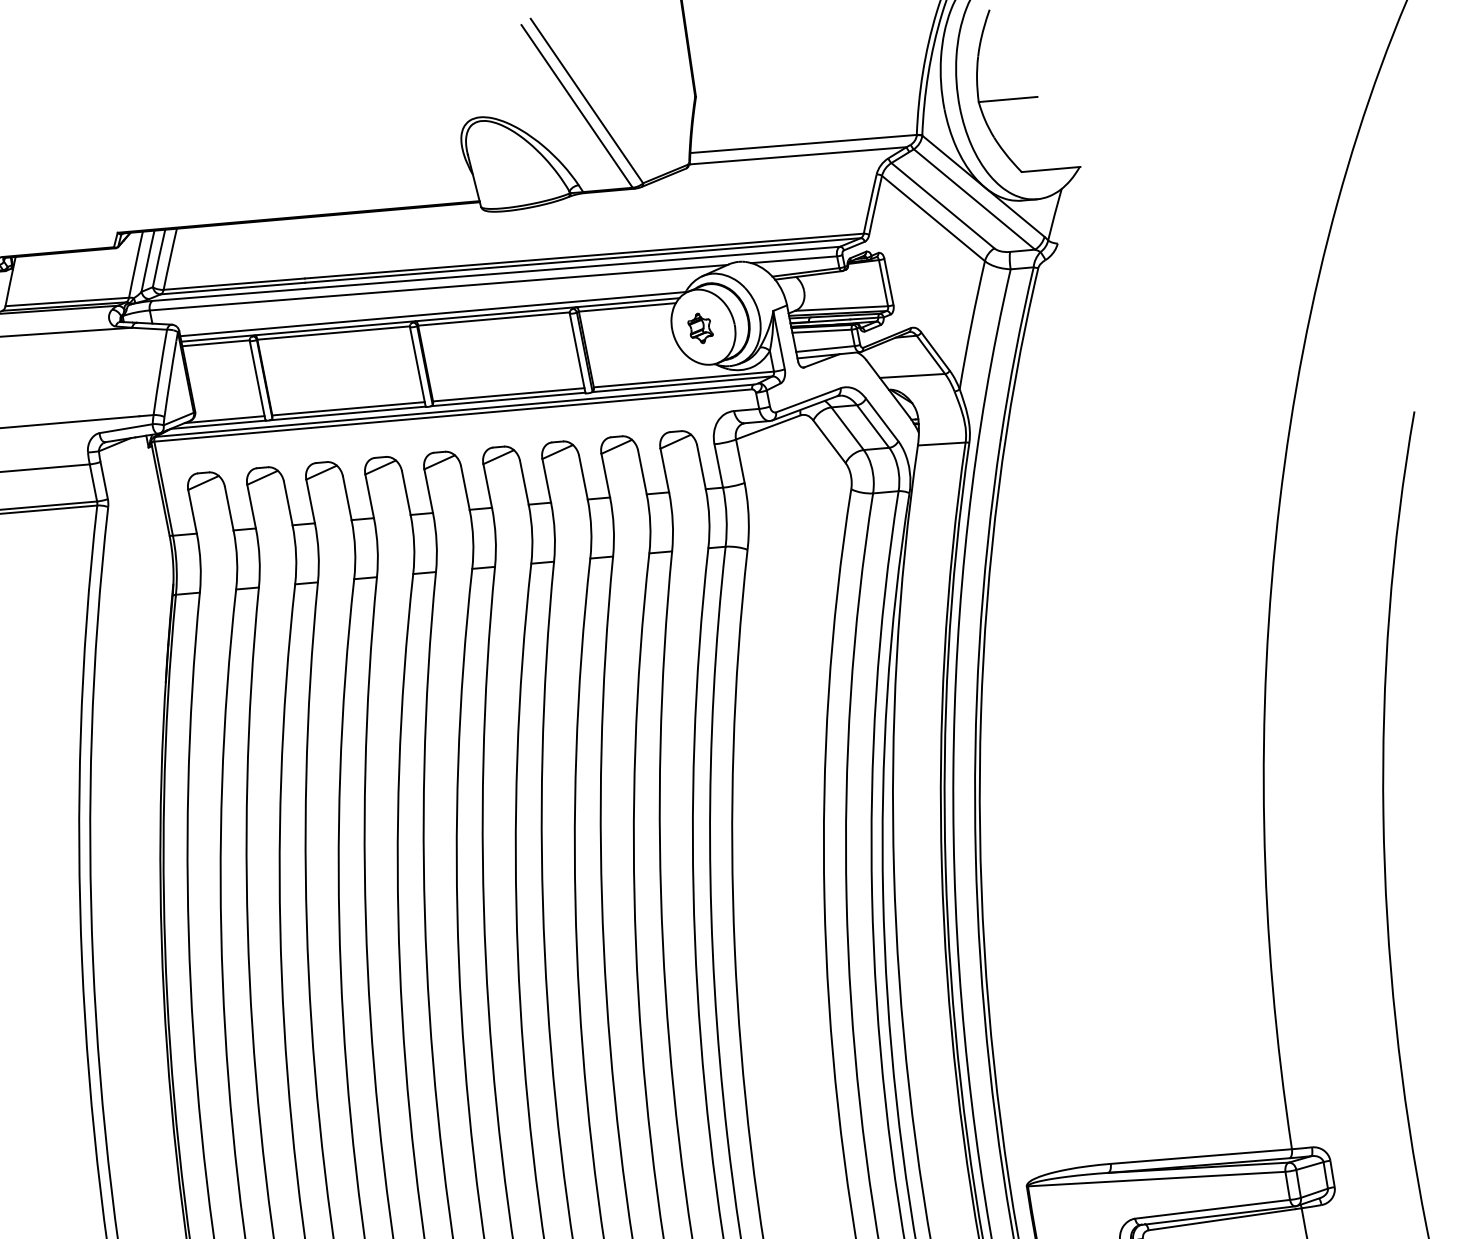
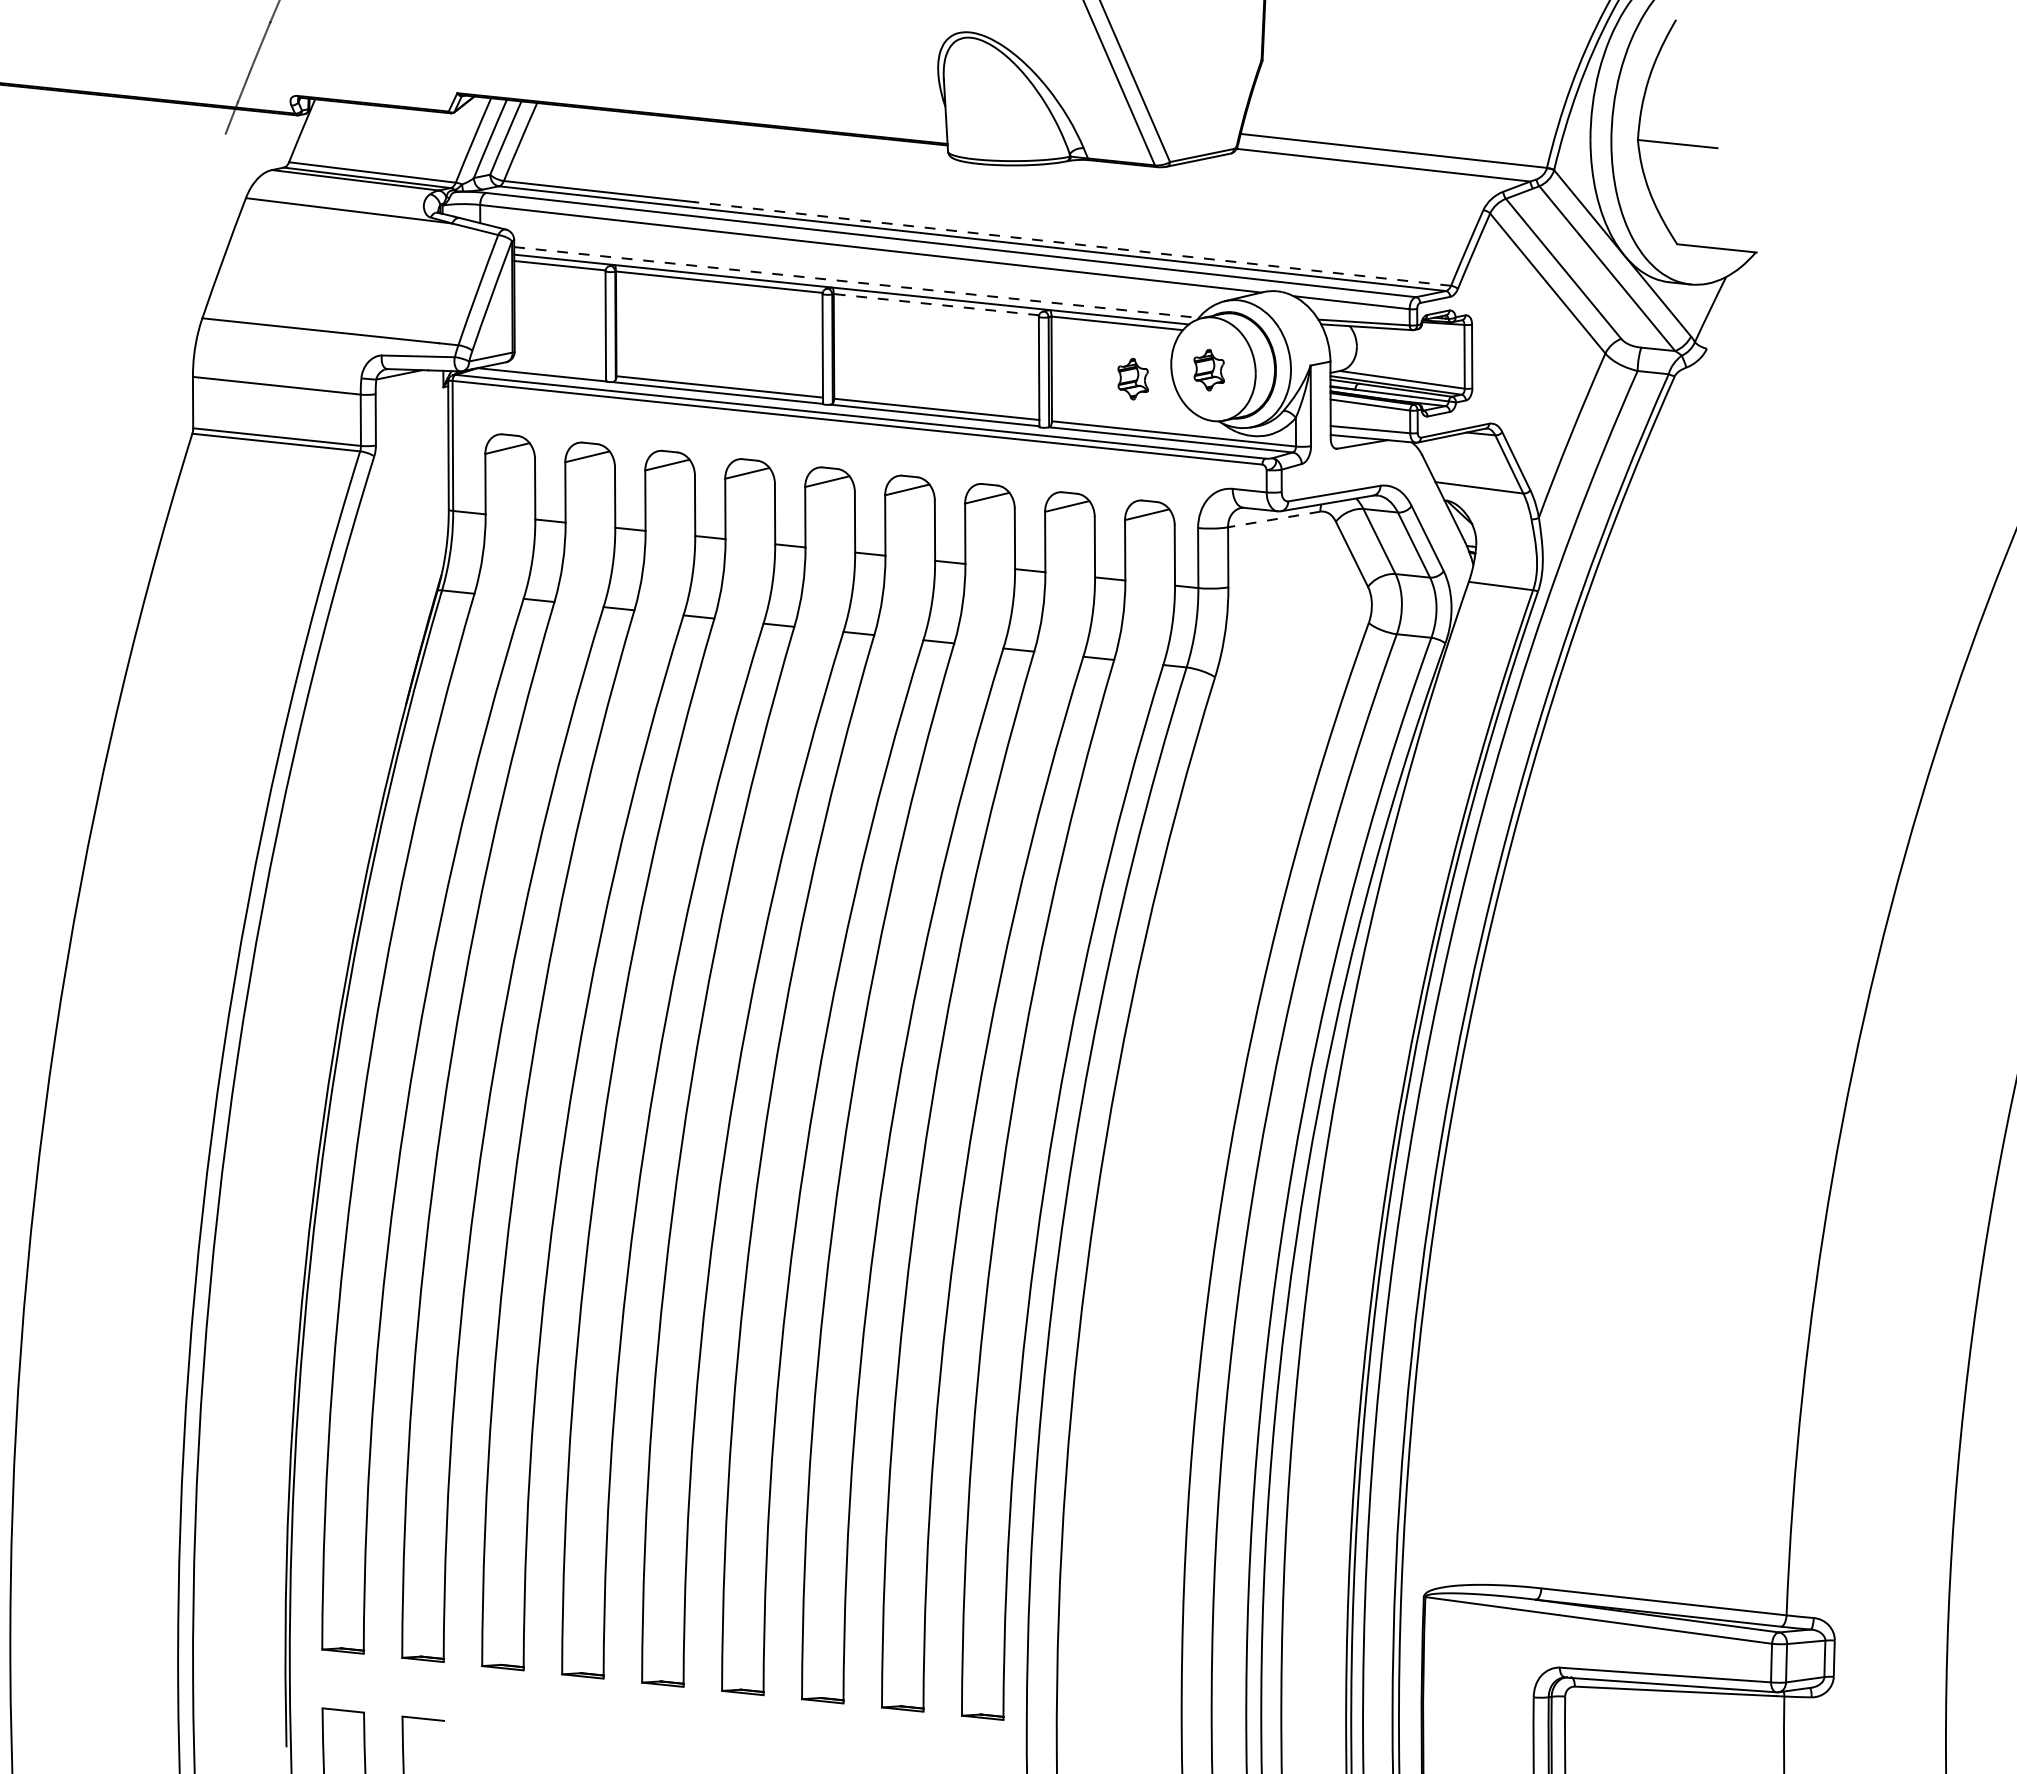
line: (583, 255) -> (1072, 243), solid -> dashed
line: (433, 314) -> (857, 282), solid -> dashed
line: (493, 319) -> (935, 304), solid -> dashed
part: (646, 345) -> (1132, 378), added
line: (224, 419) -> (551, 369), removed
line: (768, 427) -> (1274, 519), solid -> dashed

